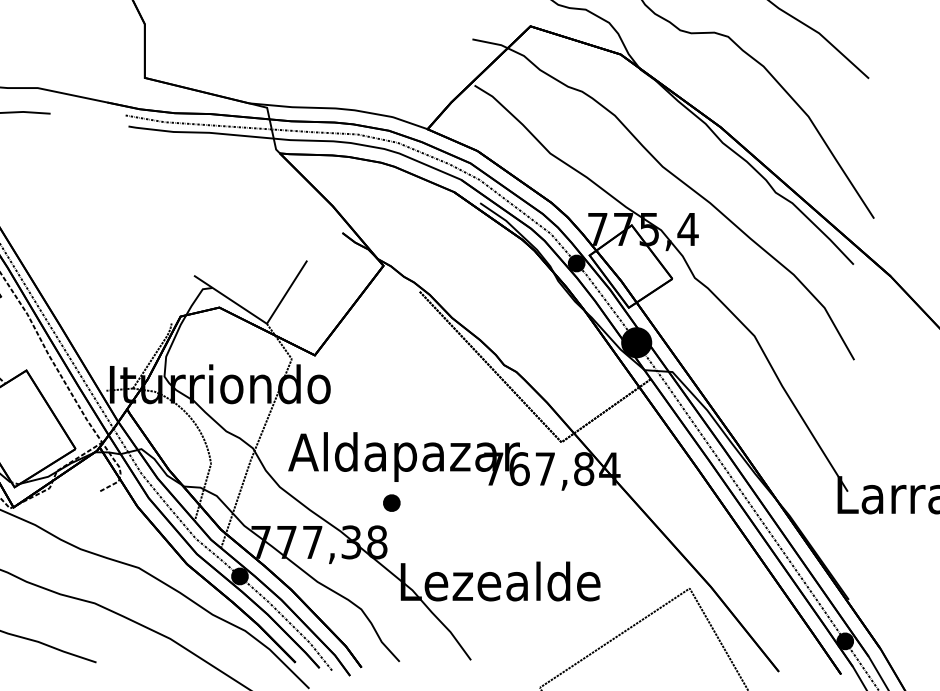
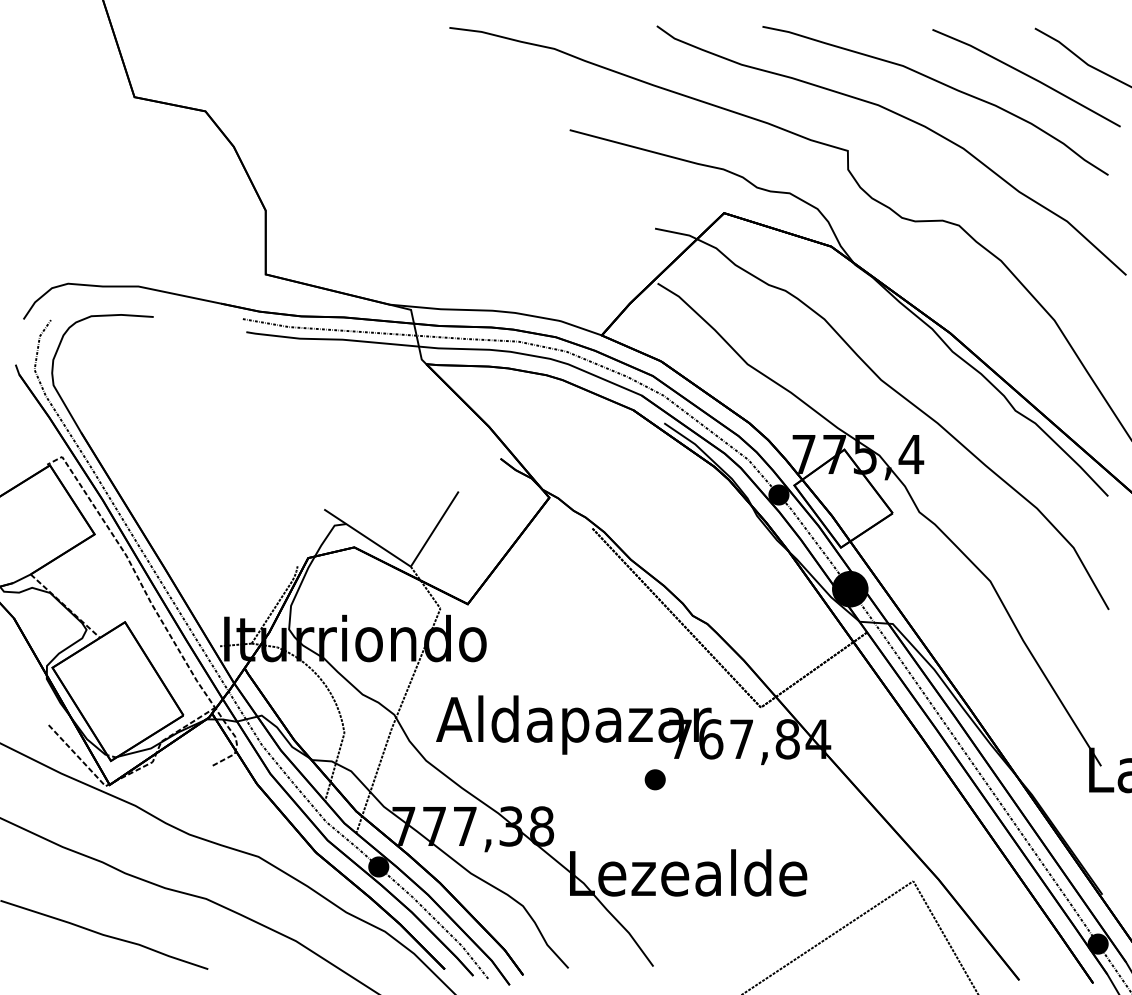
part: (391, 502) -> (654, 779), moved

